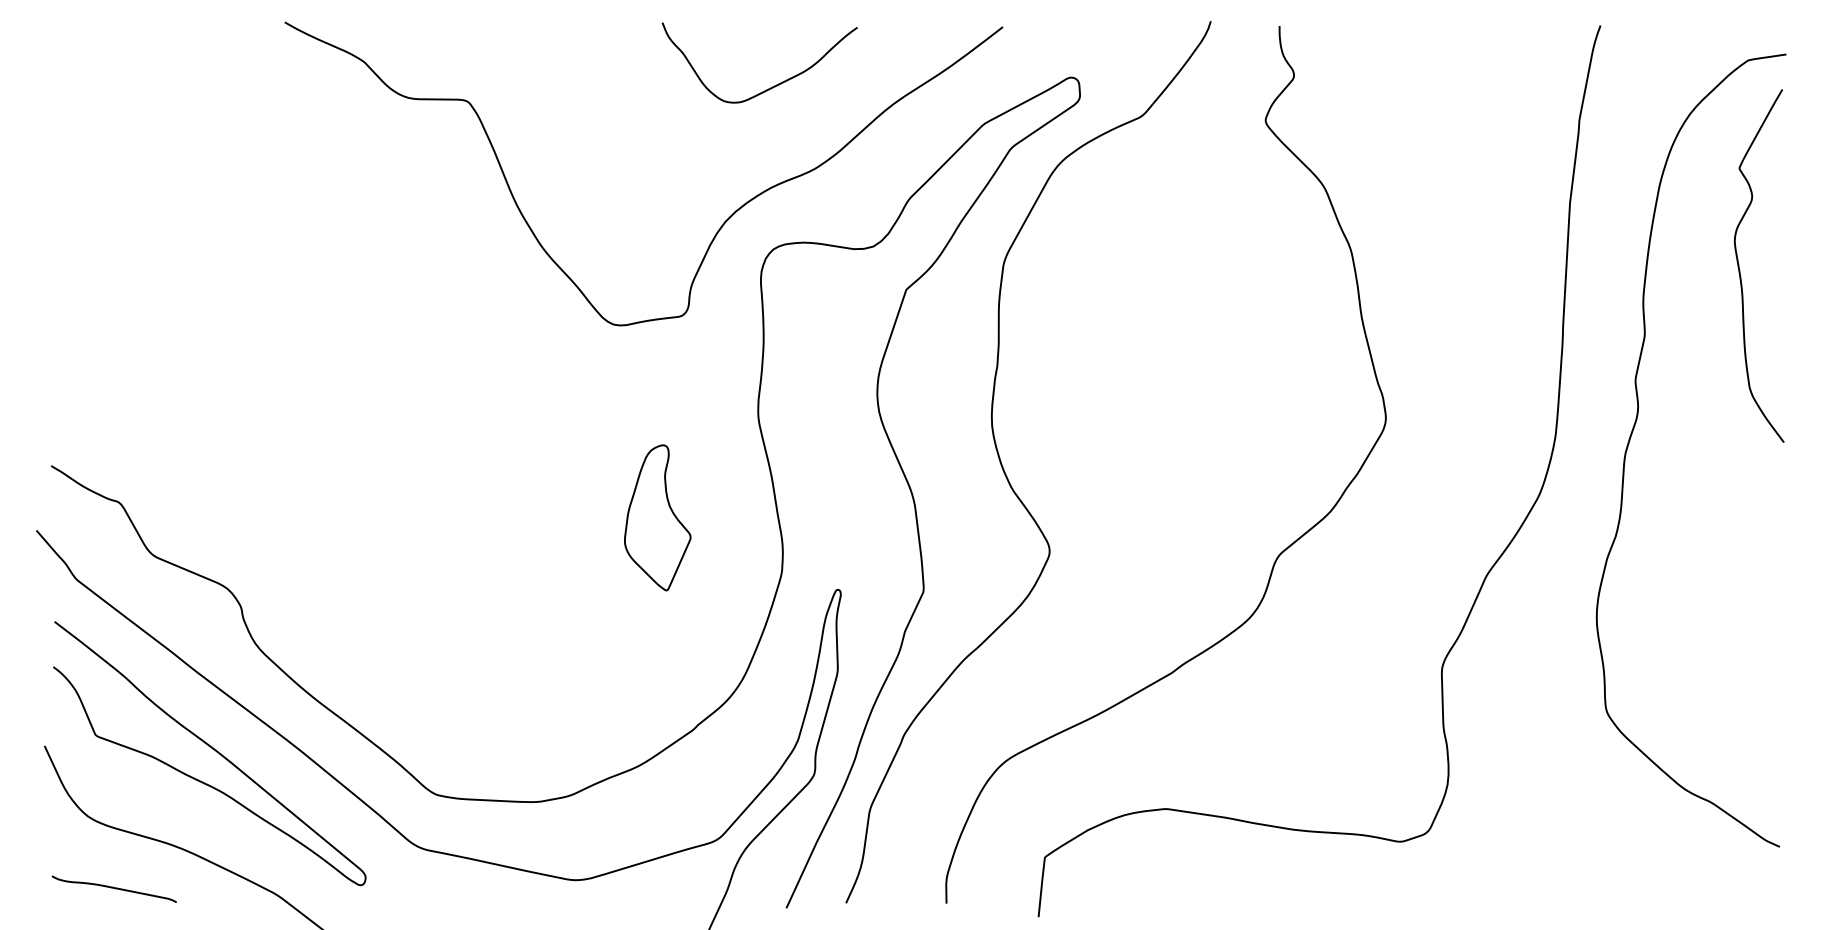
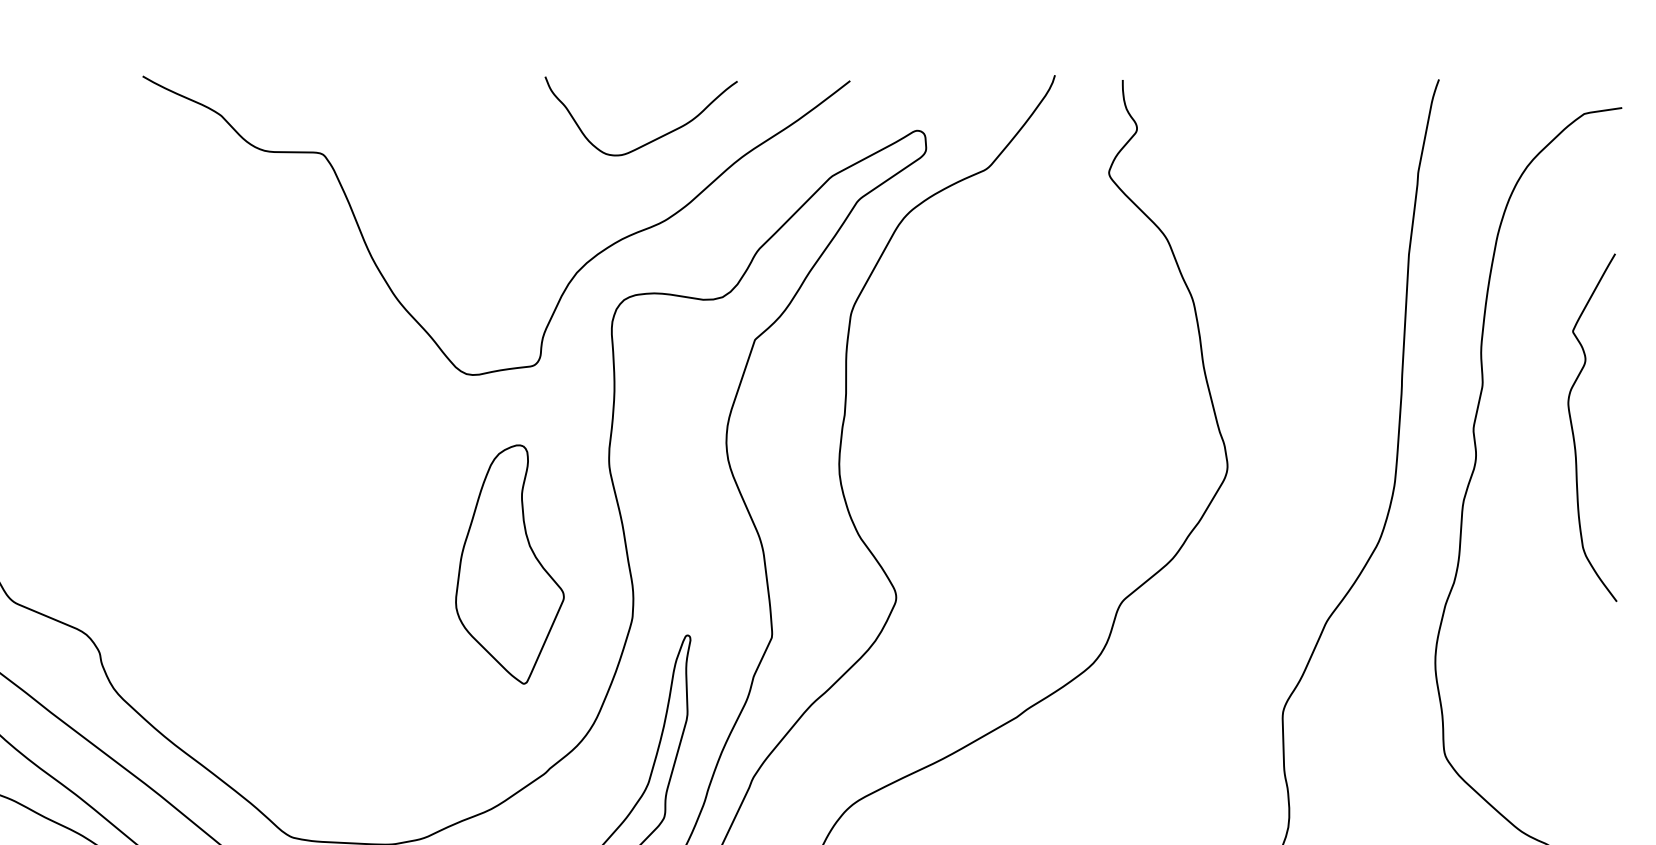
curve: (772, 86) -> (653, 139), moved
curve: (1740, 270) -> (1573, 432), moved
part: (657, 517) -> (509, 564), size x1.67

